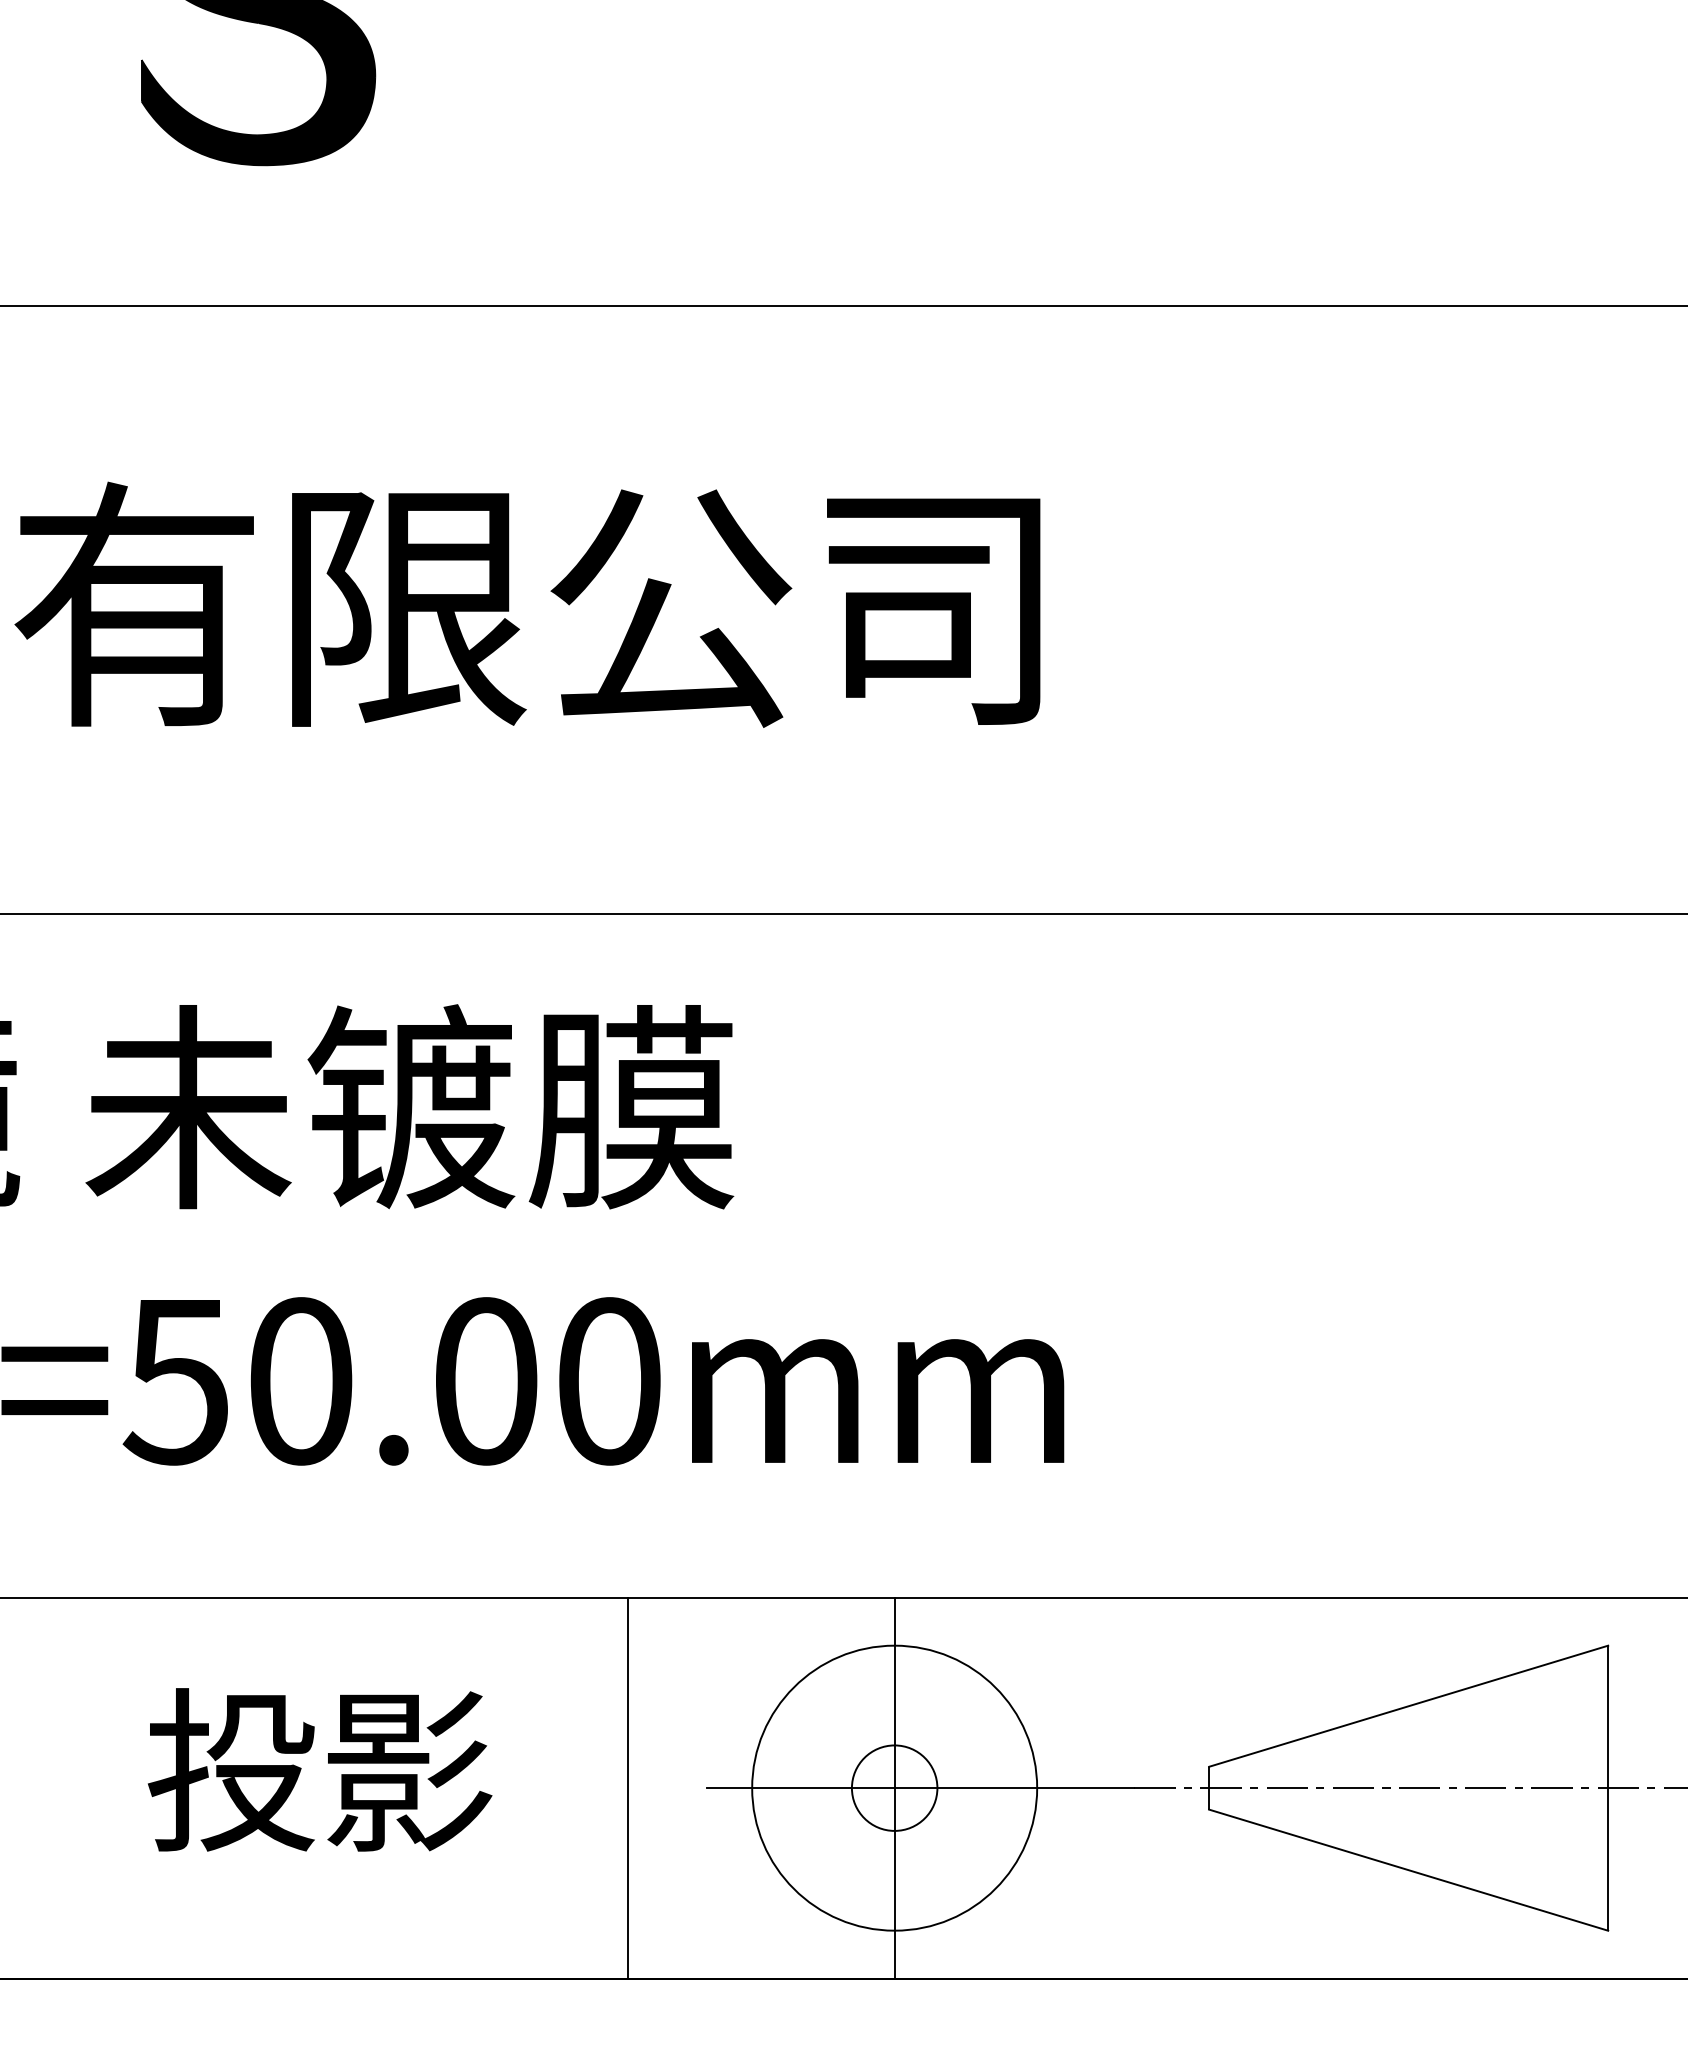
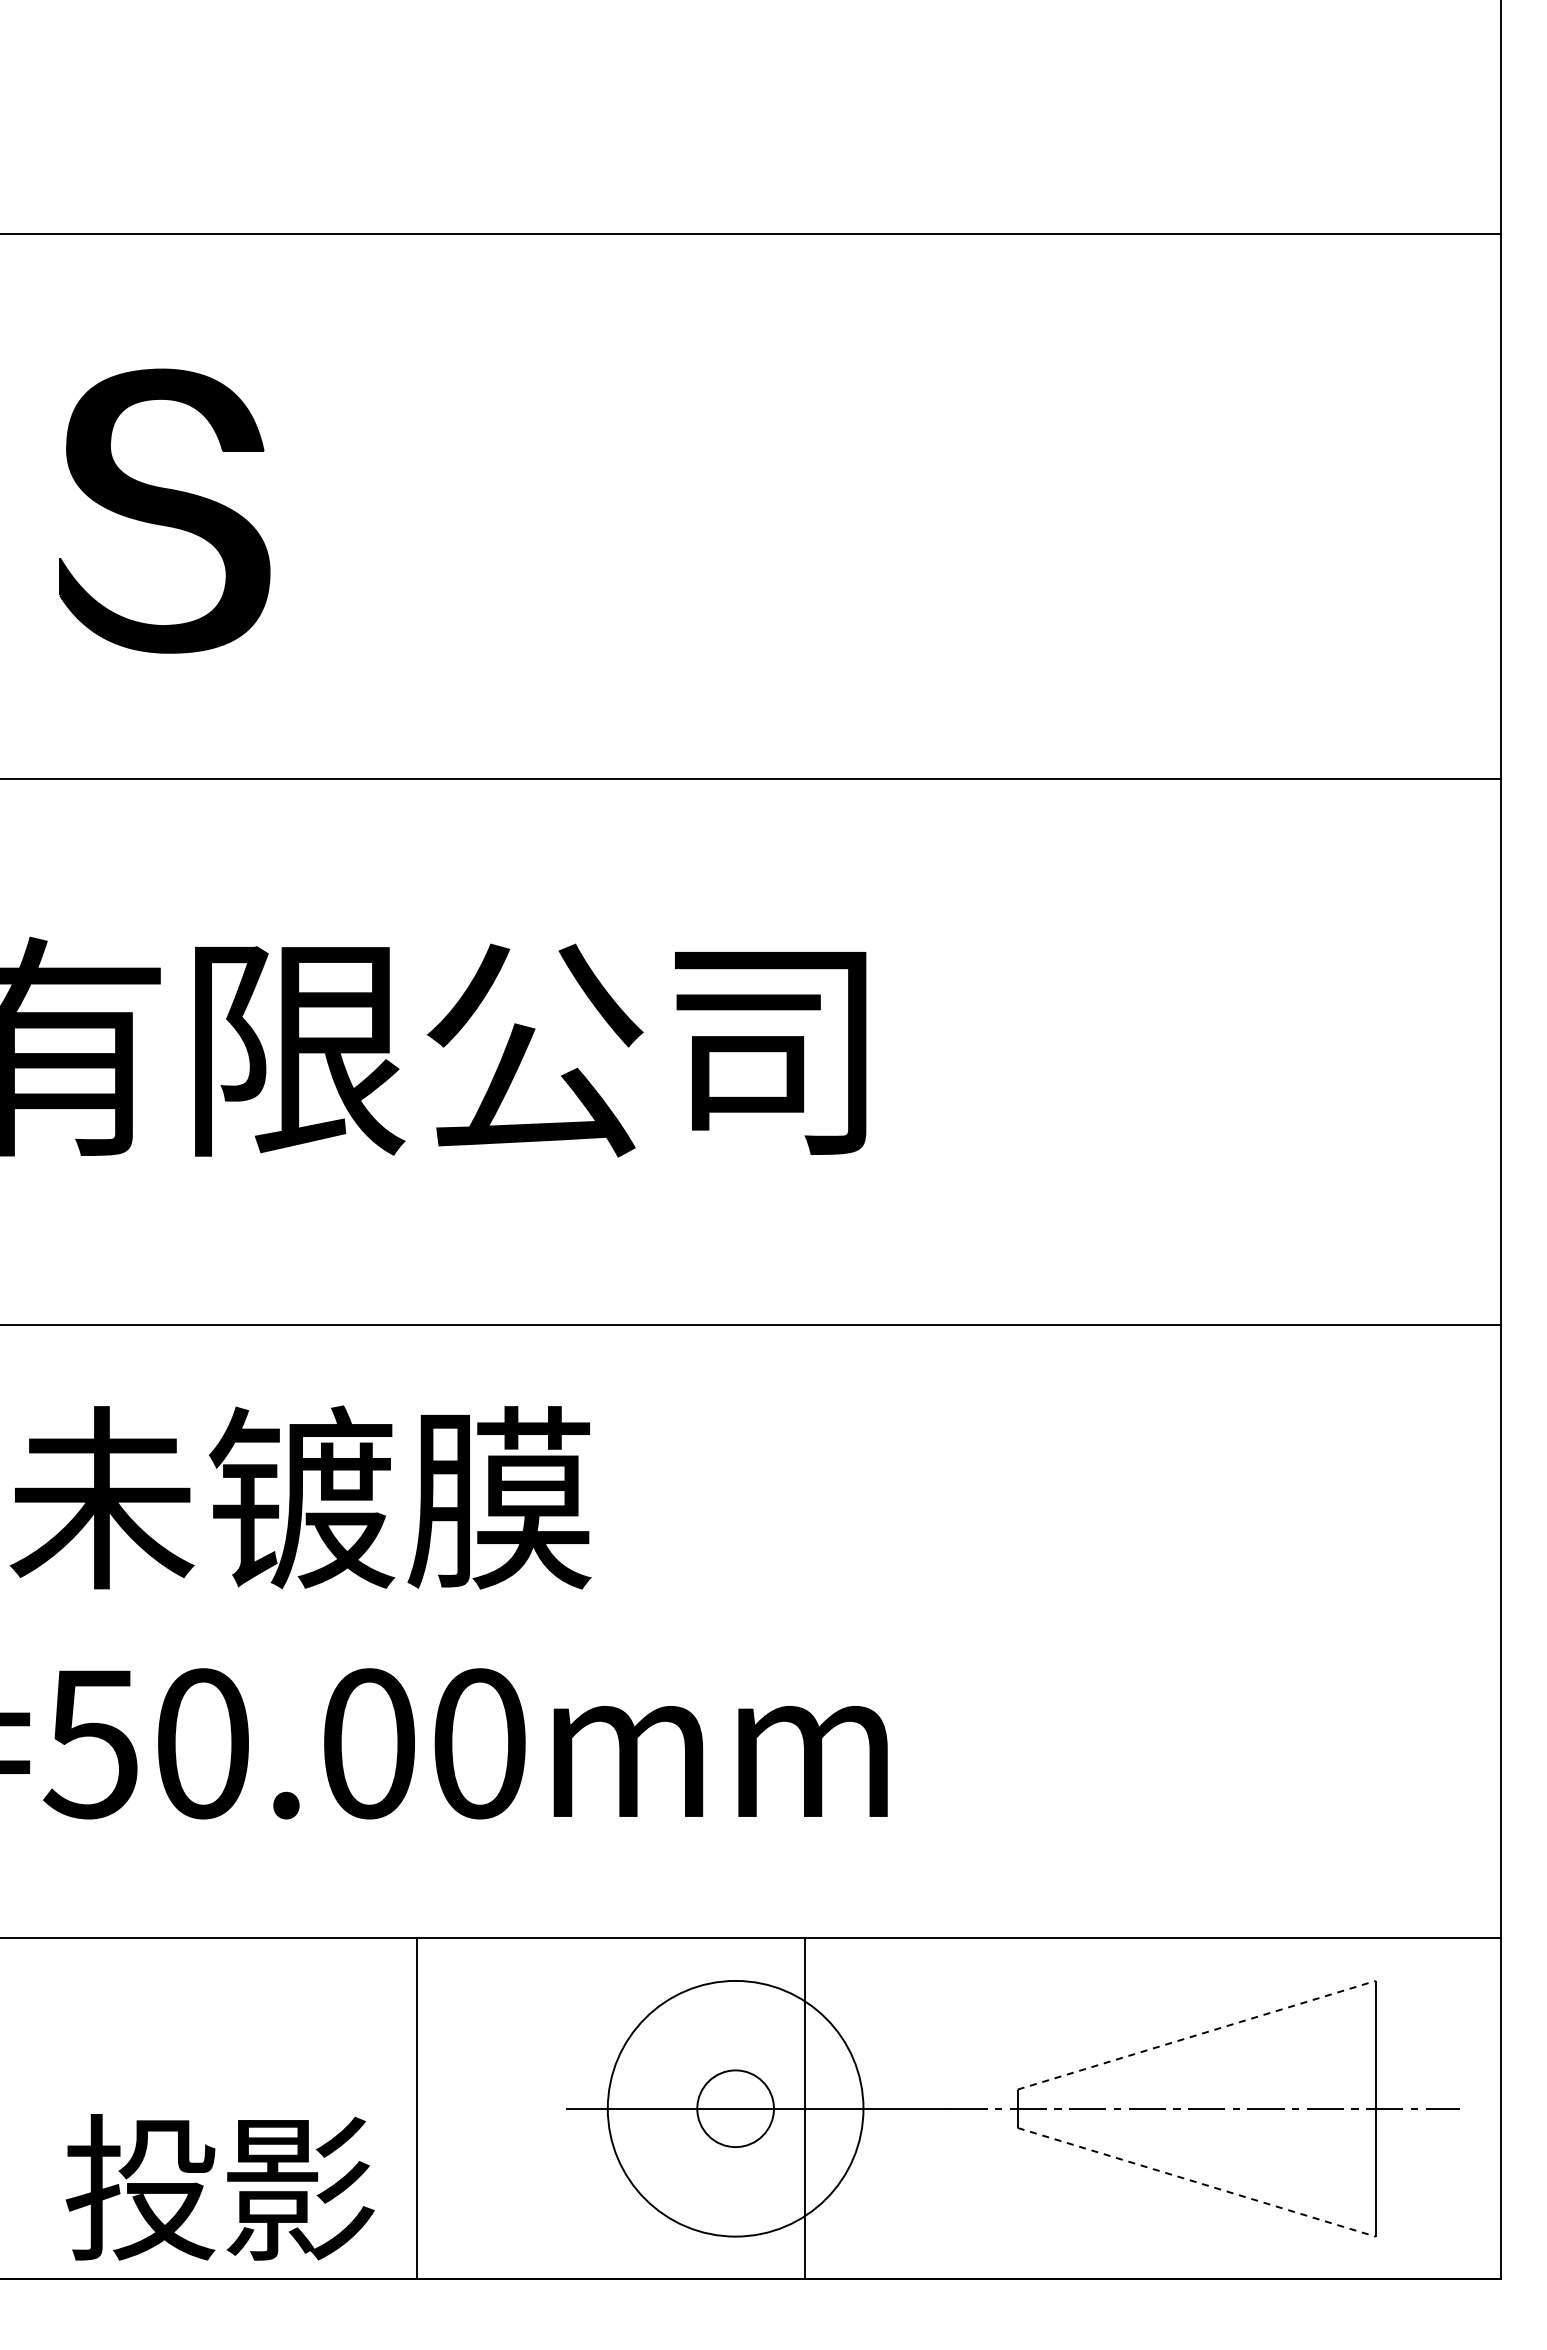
line: (1409, 1706) -> (1197, 2035), solid -> dashed
text: (319, 1770) -> (219, 2187), moved
line: (628, 1787) -> (417, 2108), moved
line: (894, 1787) -> (804, 2108), moved
line: (1409, 1870) -> (1197, 2182), solid -> dashed

